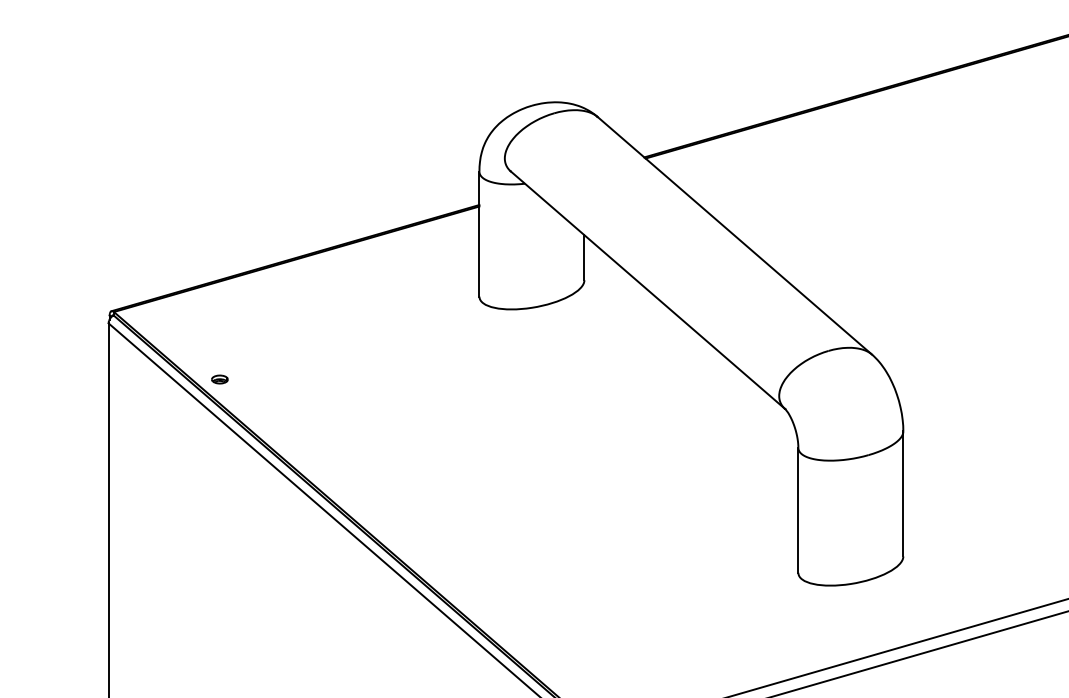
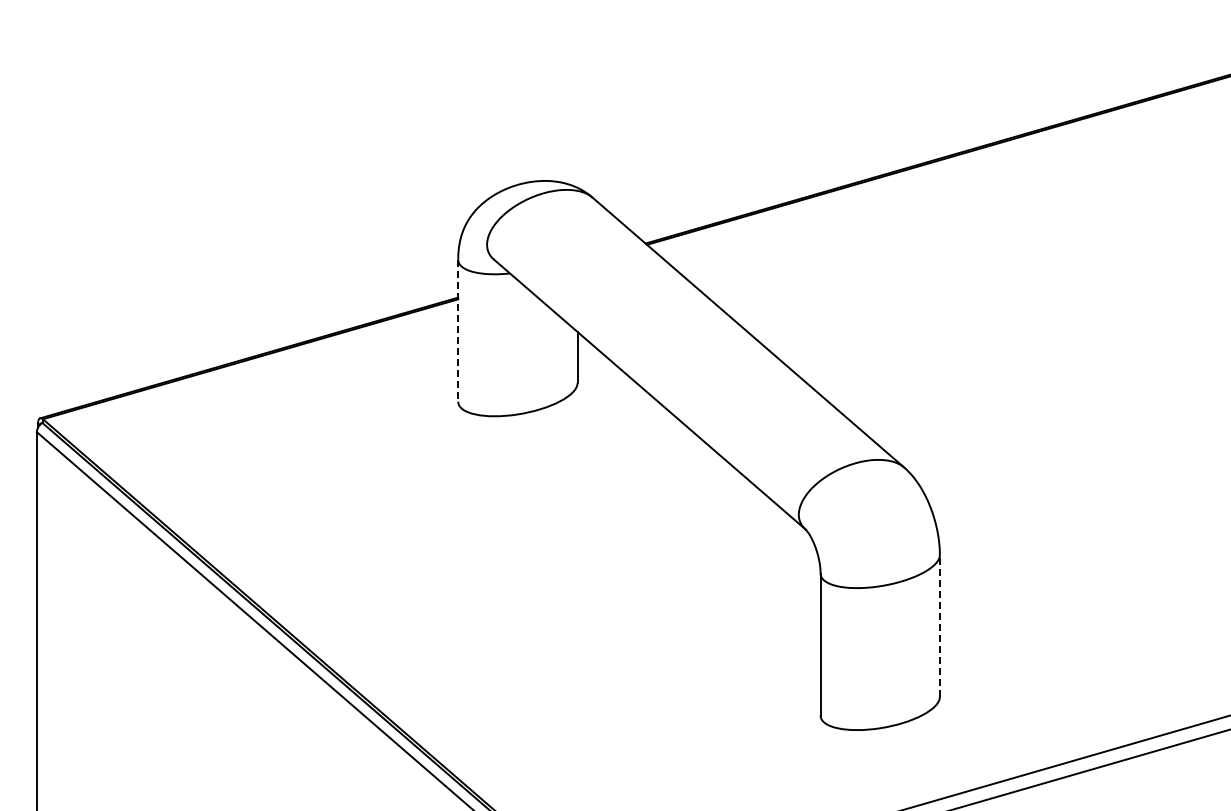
line: (479, 234) -> (458, 331), solid -> dashed
part: (220, 379) -> (163, 495), removed
line: (903, 493) -> (939, 625), solid -> dashed

